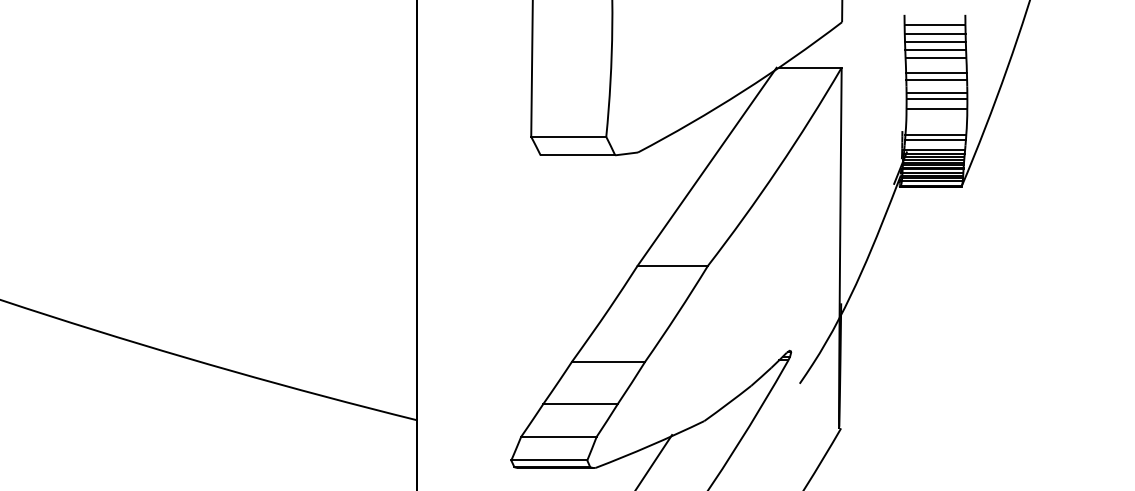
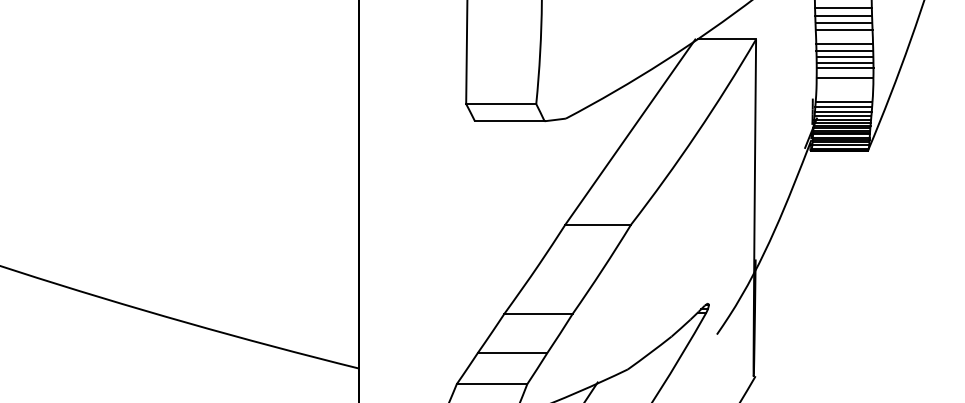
line: (936, 86) -> (844, 56), added
line: (934, 145) -> (842, 112), added

